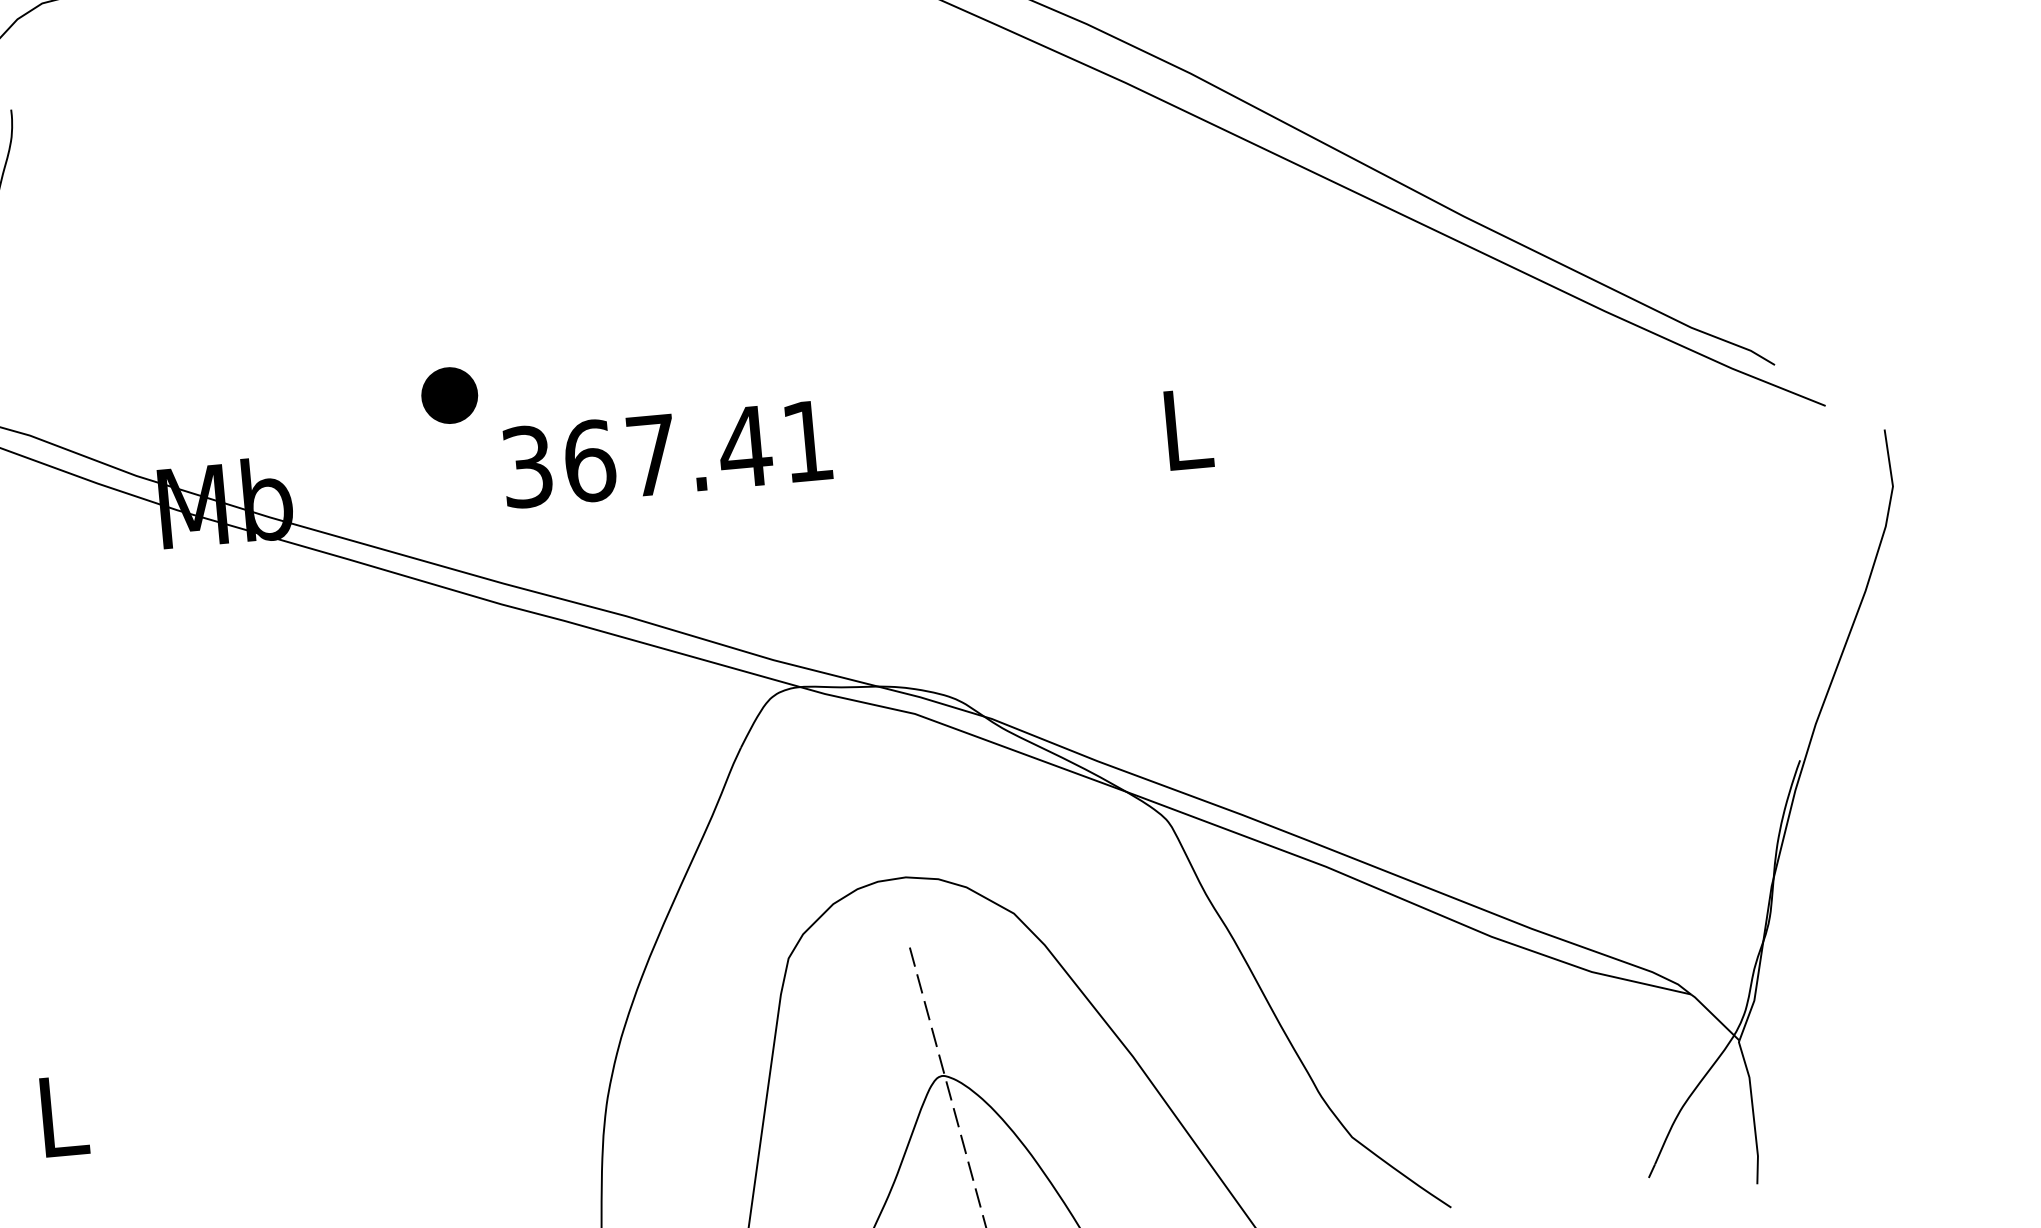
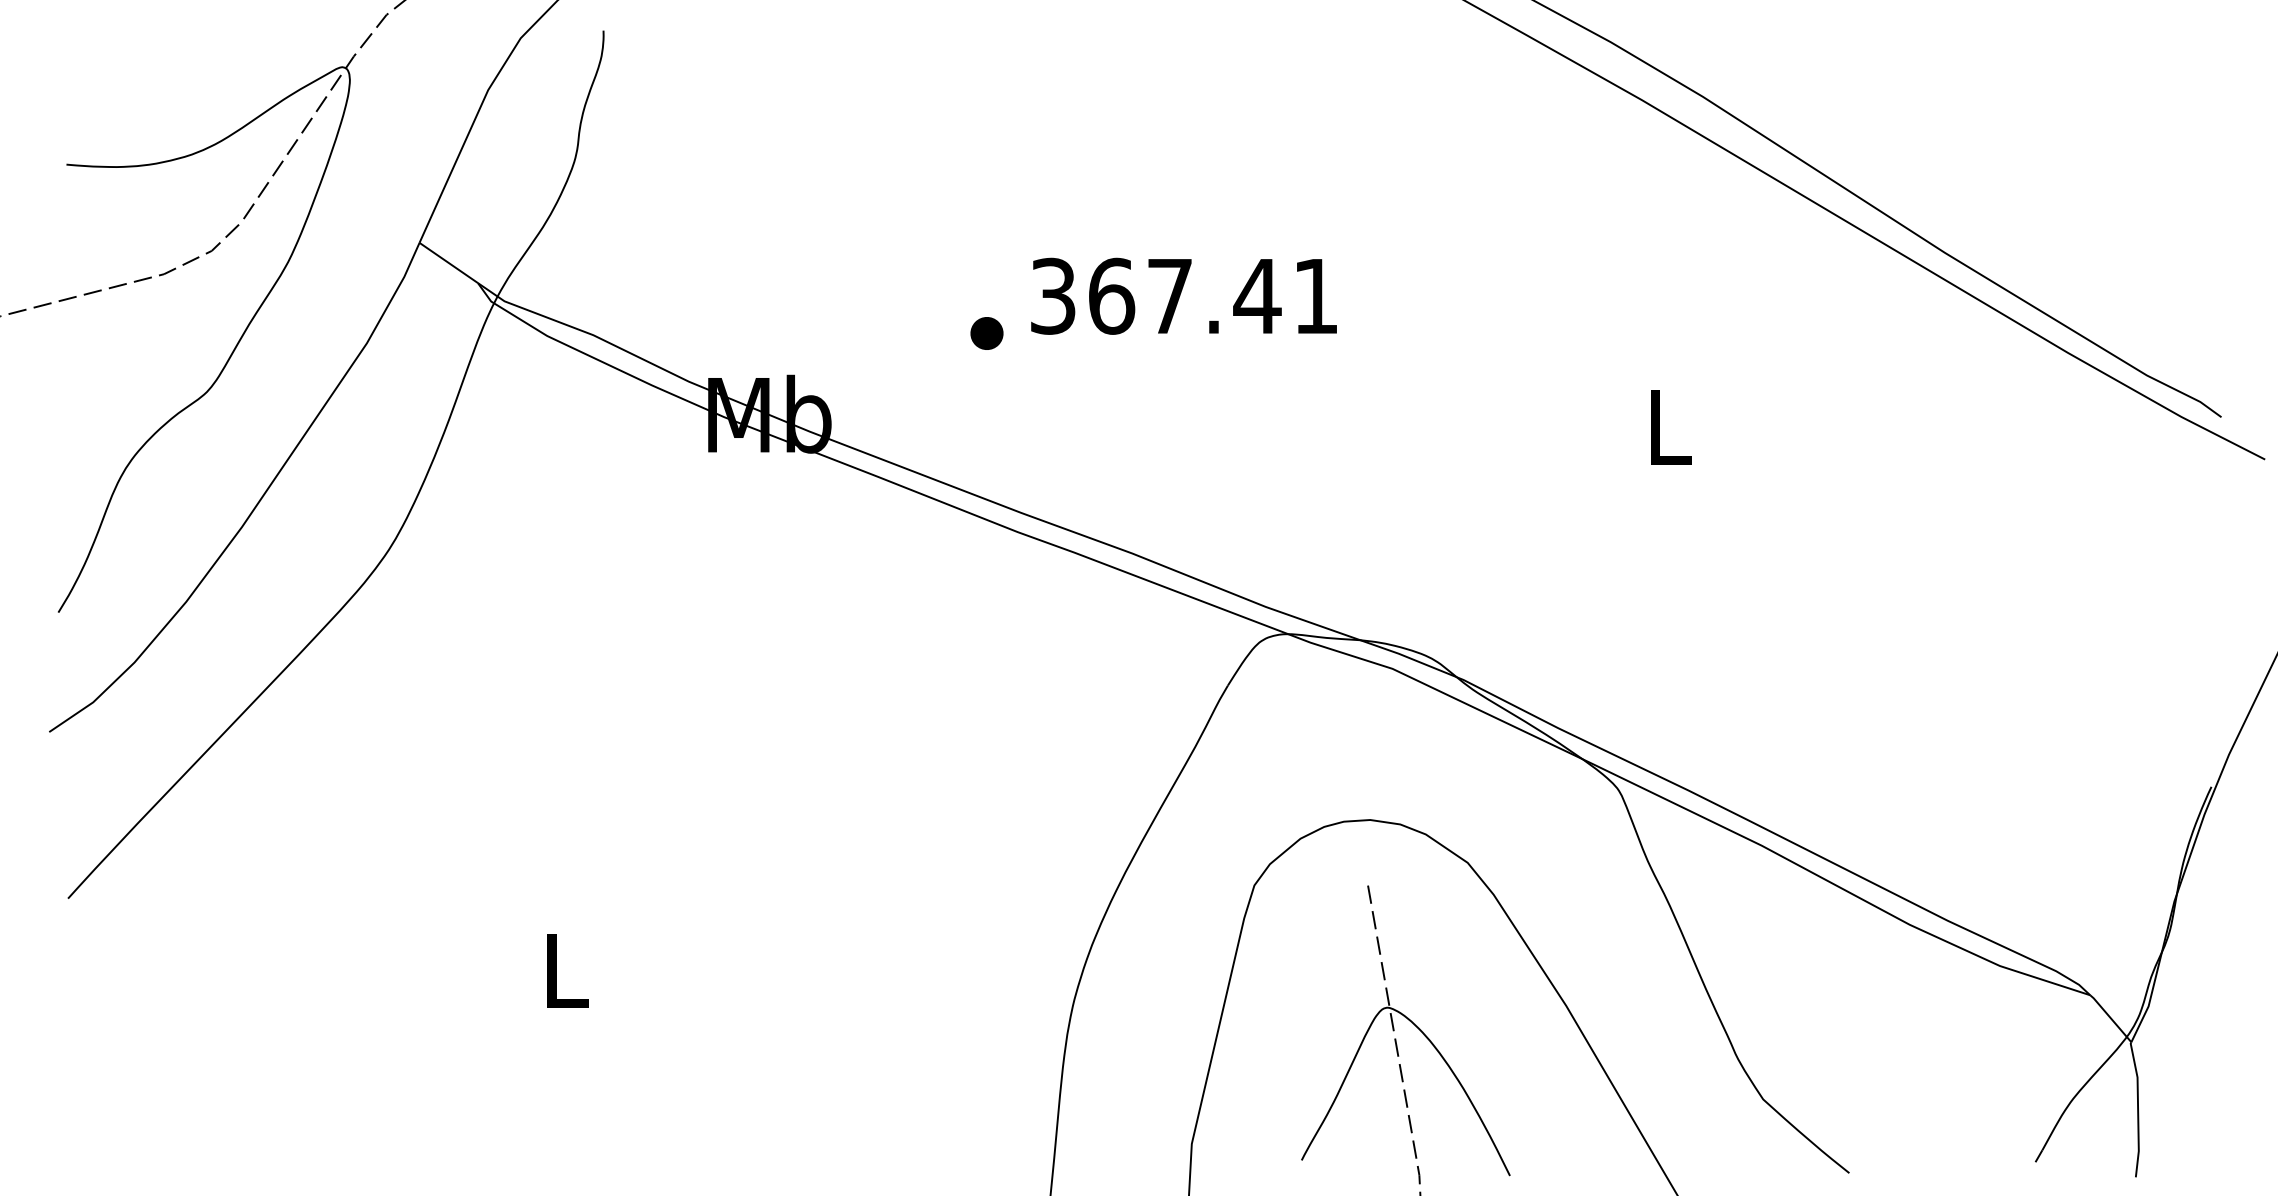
part: (449, 395) -> (986, 333), size x0.62
text: (666, 453) -> (1183, 295), moved

